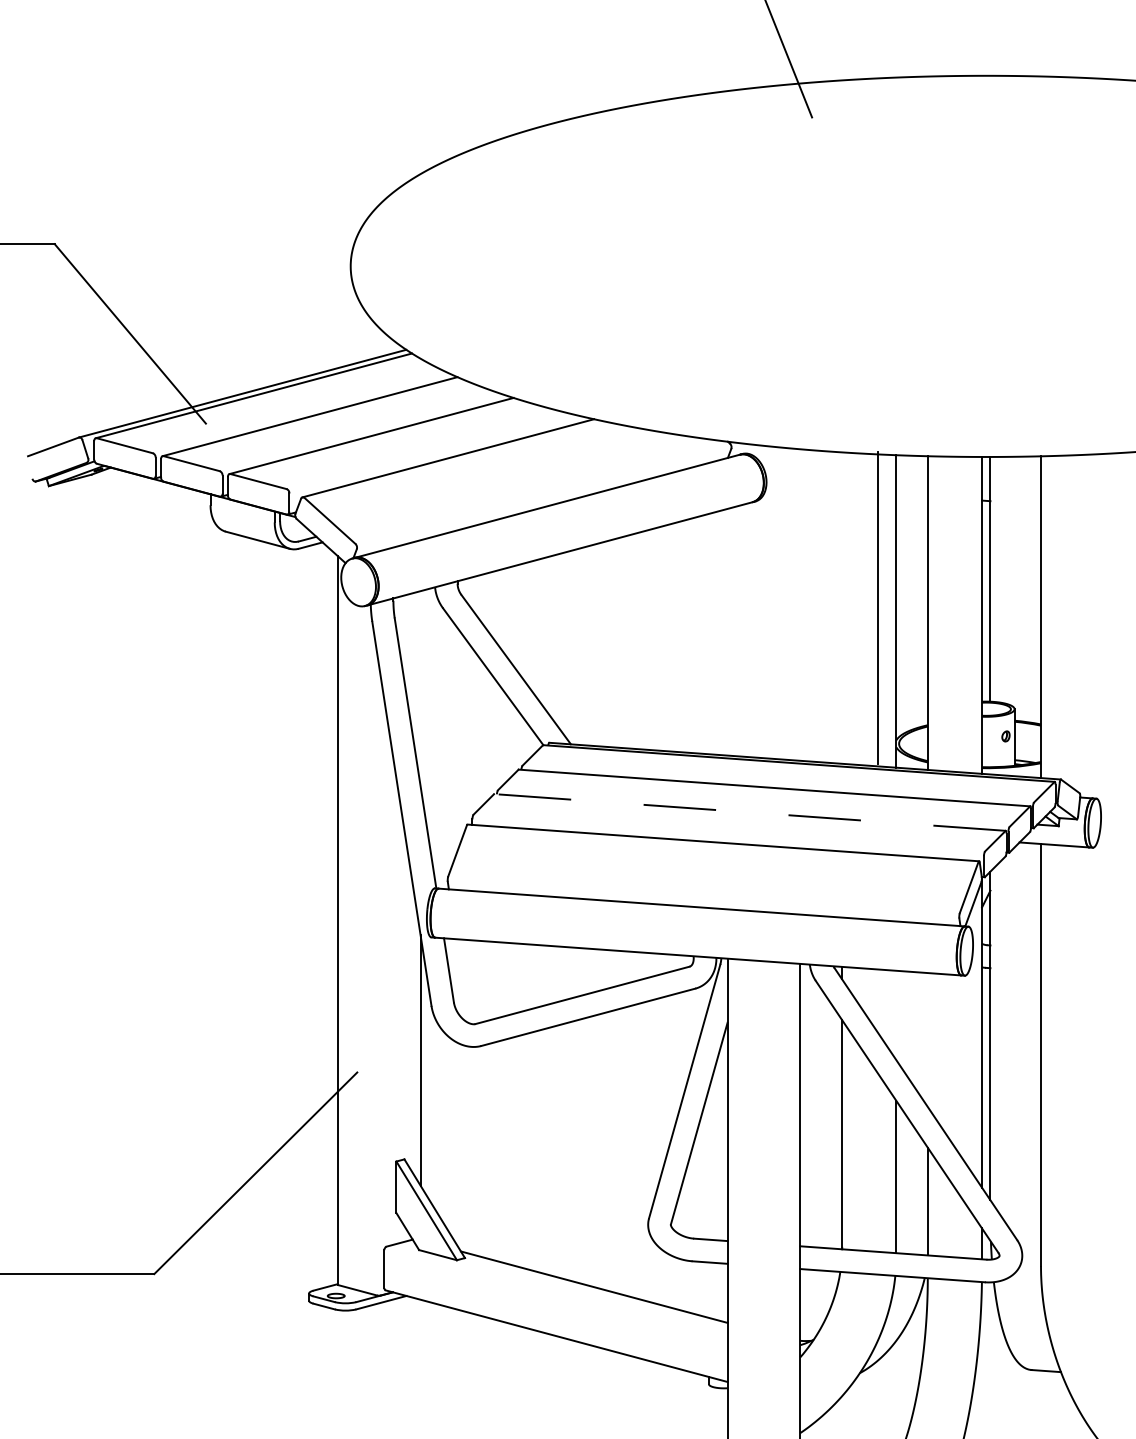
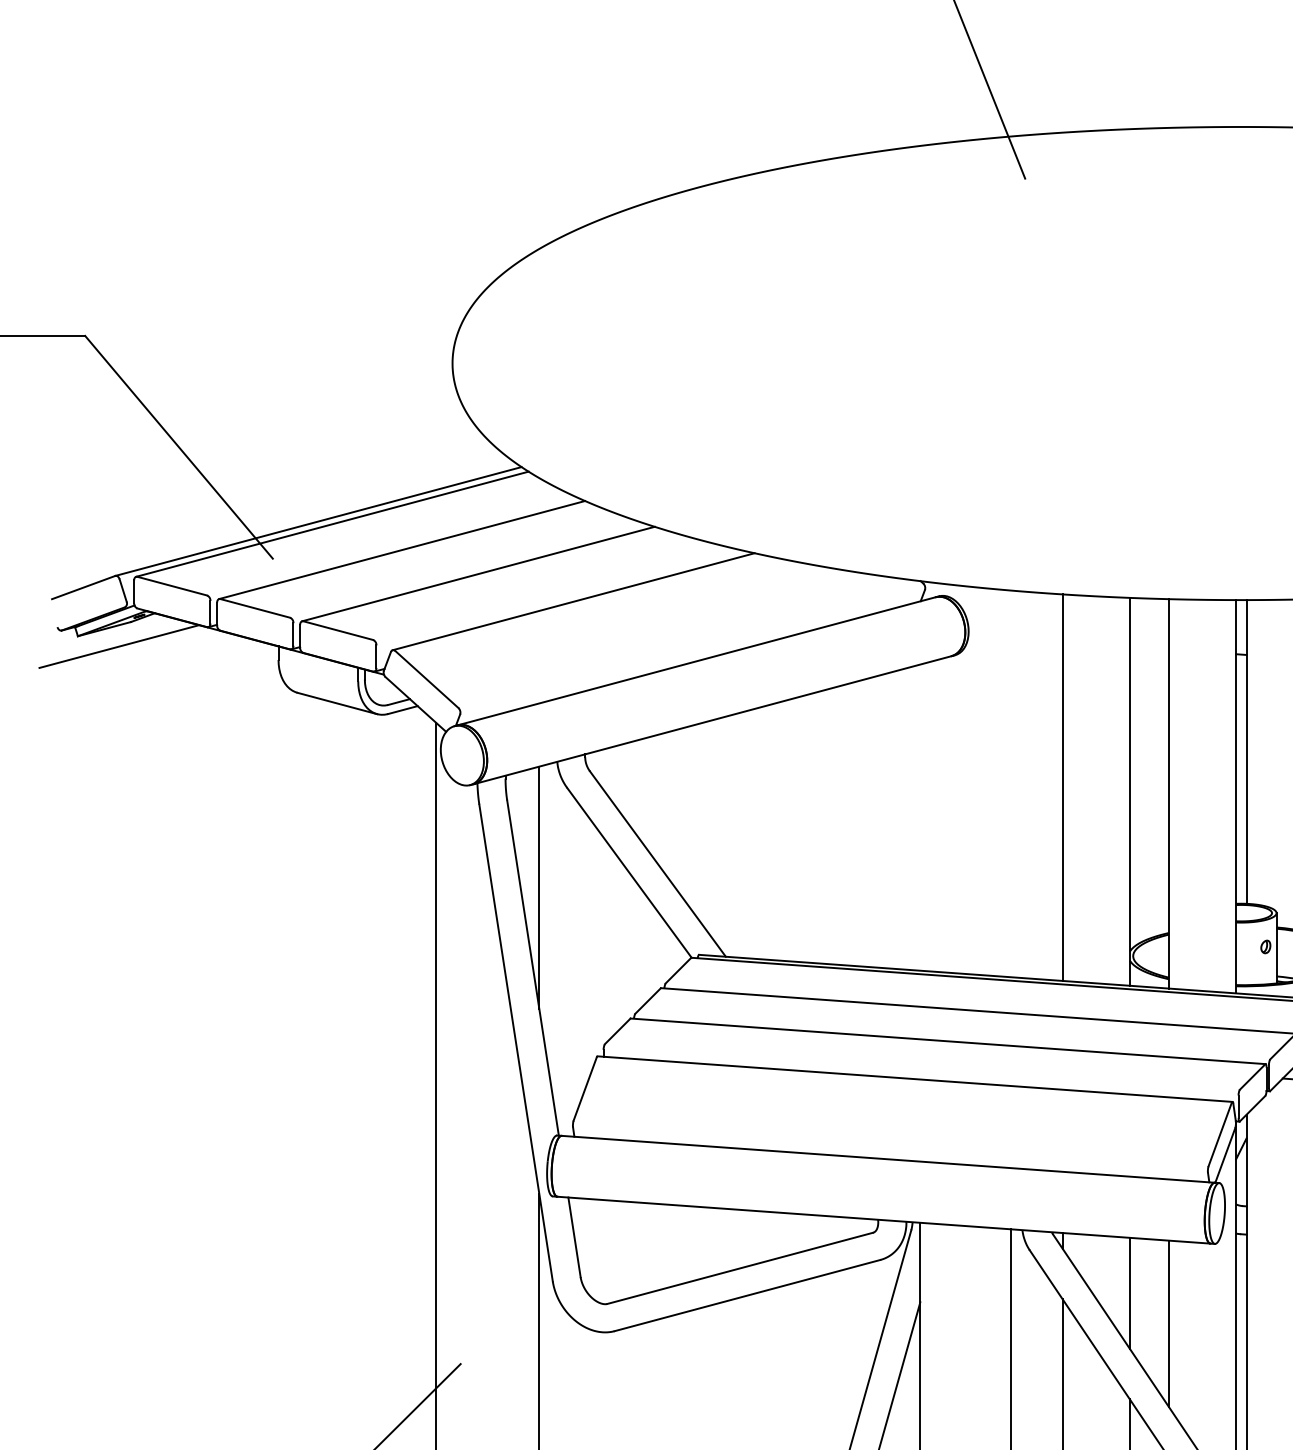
line: (81, 494) -> (118, 646), added
line: (878, 607) -> (1062, 786), moved
line: (420, 688) -> (539, 887), added
line: (749, 812) -> (947, 1041), dashed -> solid
line: (896, 1015) -> (1129, 1293), added
line: (927, 1039) -> (1168, 1323), added

